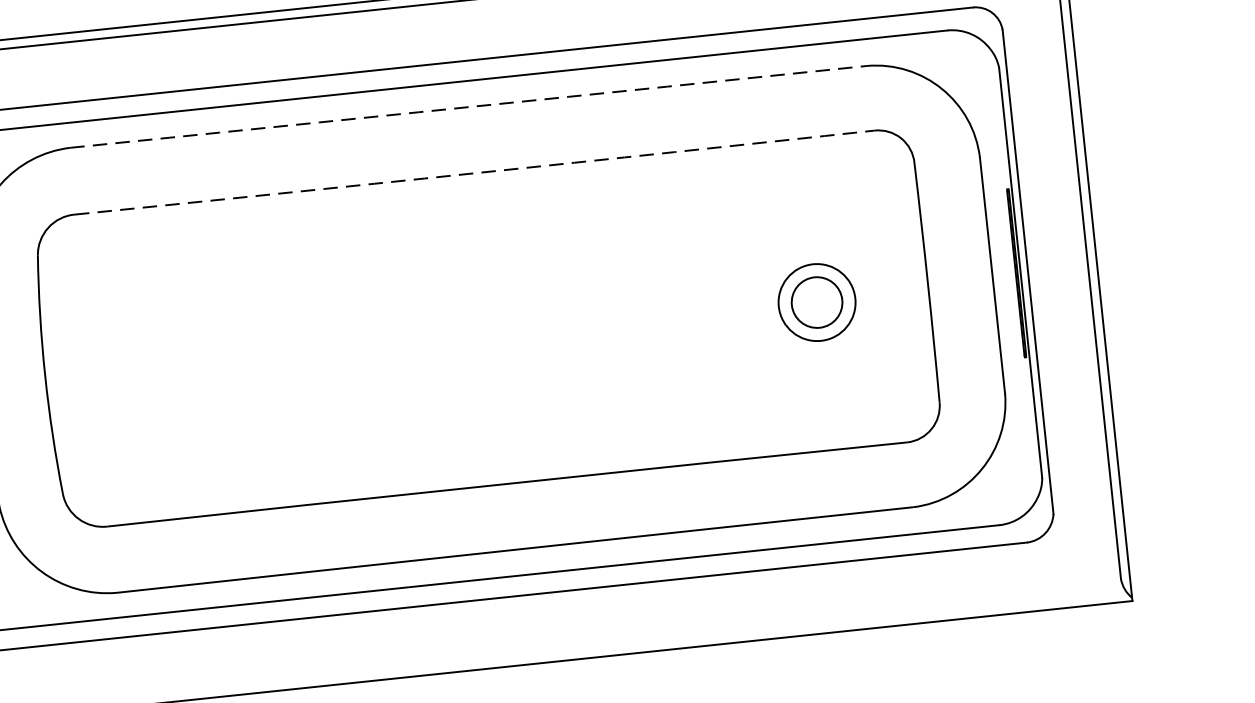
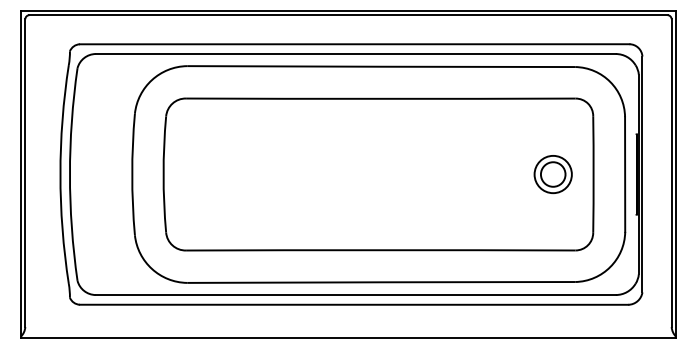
arc: (469, 106) -> (381, 66), dashed -> solid
arc: (473, 172) -> (380, 98), dashed -> solid
part: (815, 302) -> (552, 174), moved

